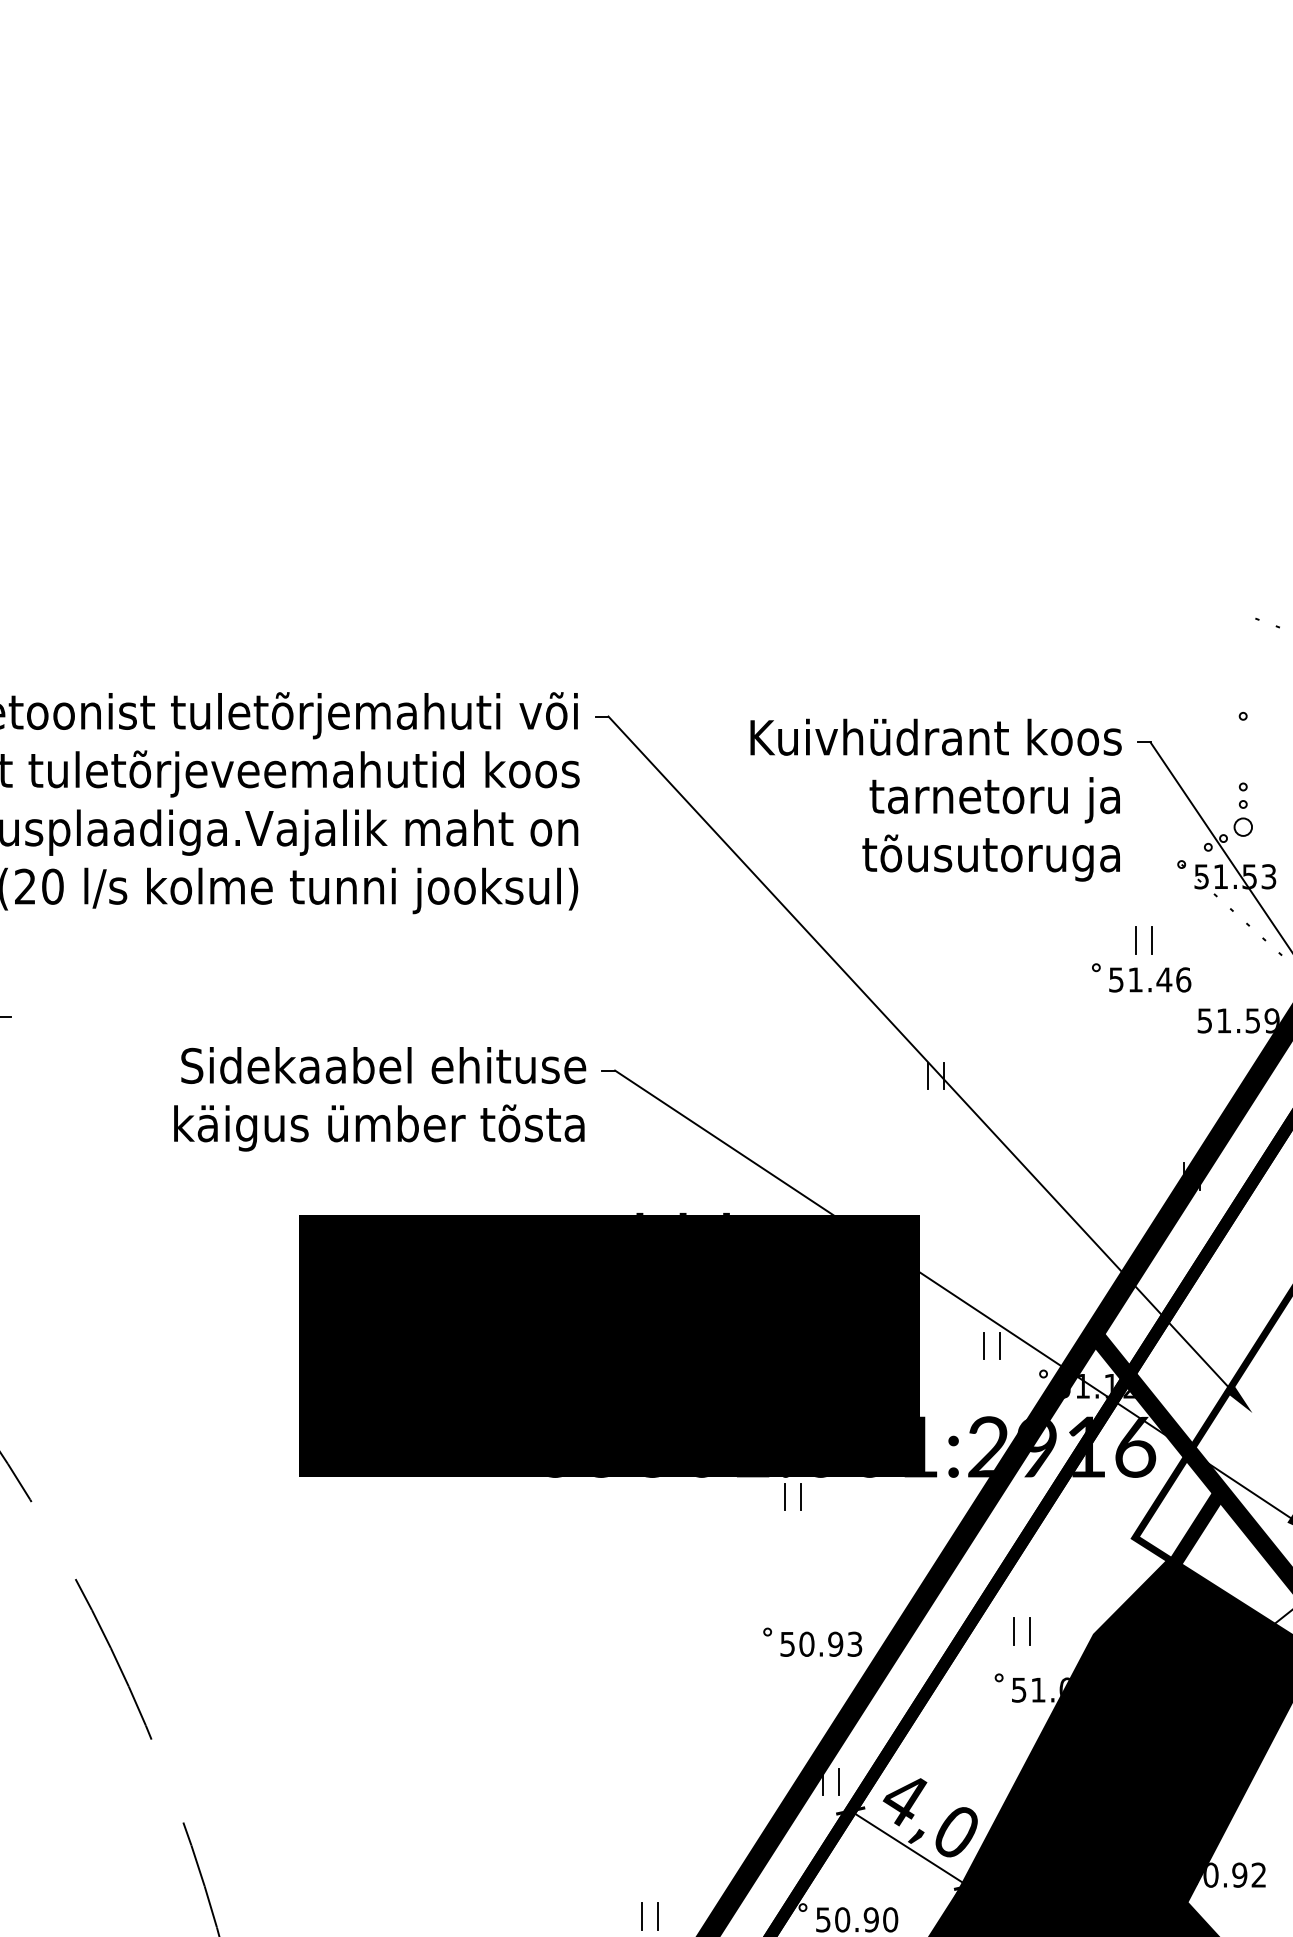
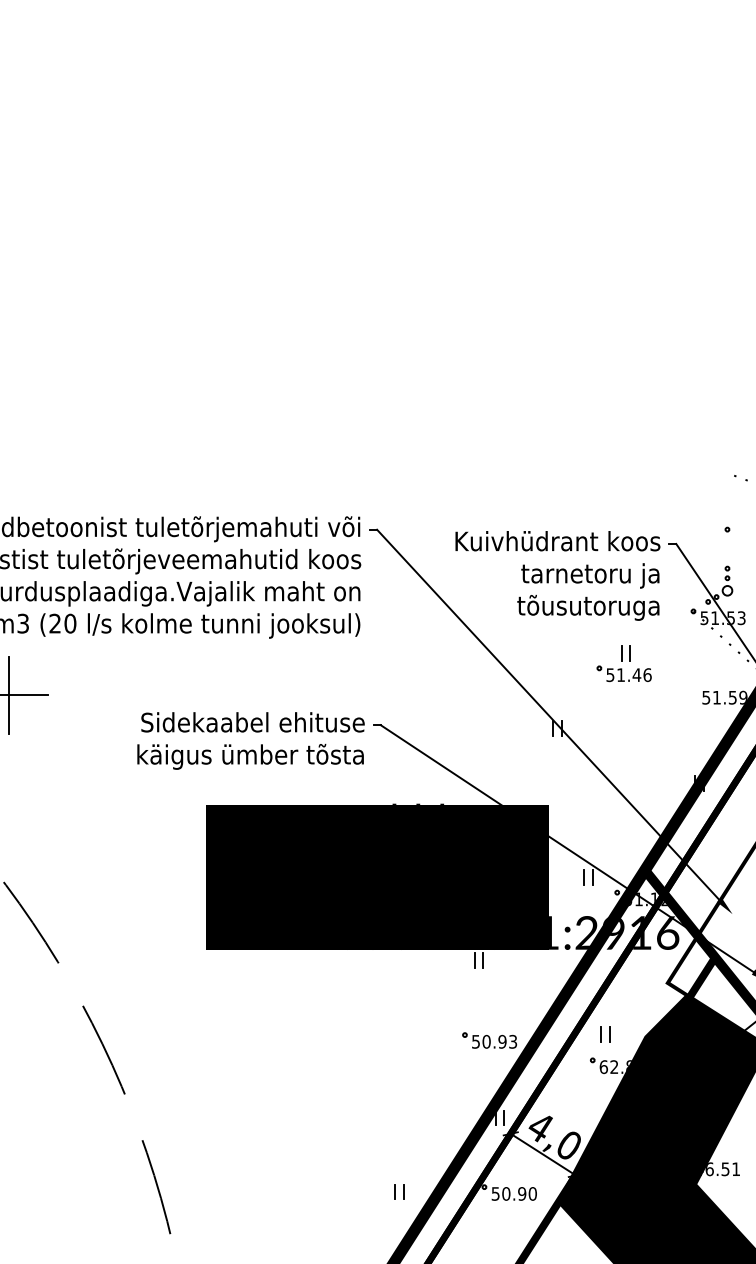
part: (1140, 958) -> (623, 663), moved
text: (1036, 1690) -> (613, 1067), 51.03 -> 62.85
text: (1230, 1873) -> (720, 1168), 50.92 -> 46.51

